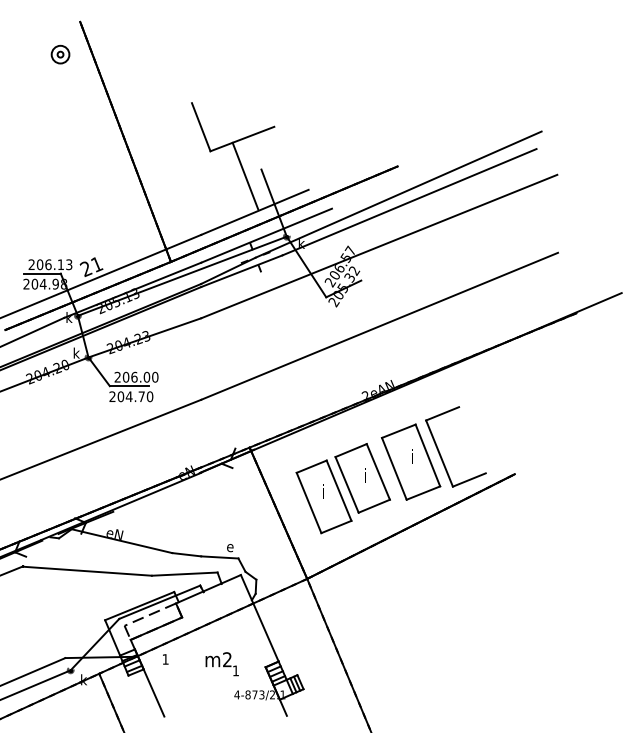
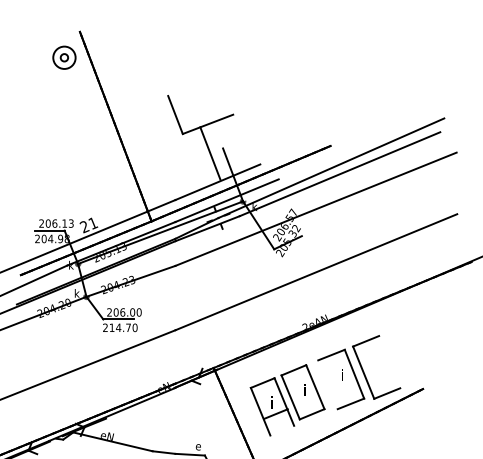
part: (60, 54) -> (64, 57), size x1.6
text: (120, 396) -> (111, 327), 204.70 -> 214.70
line: (394, 468) -> (328, 384), removed
line: (336, 526) -> (275, 413), moved

